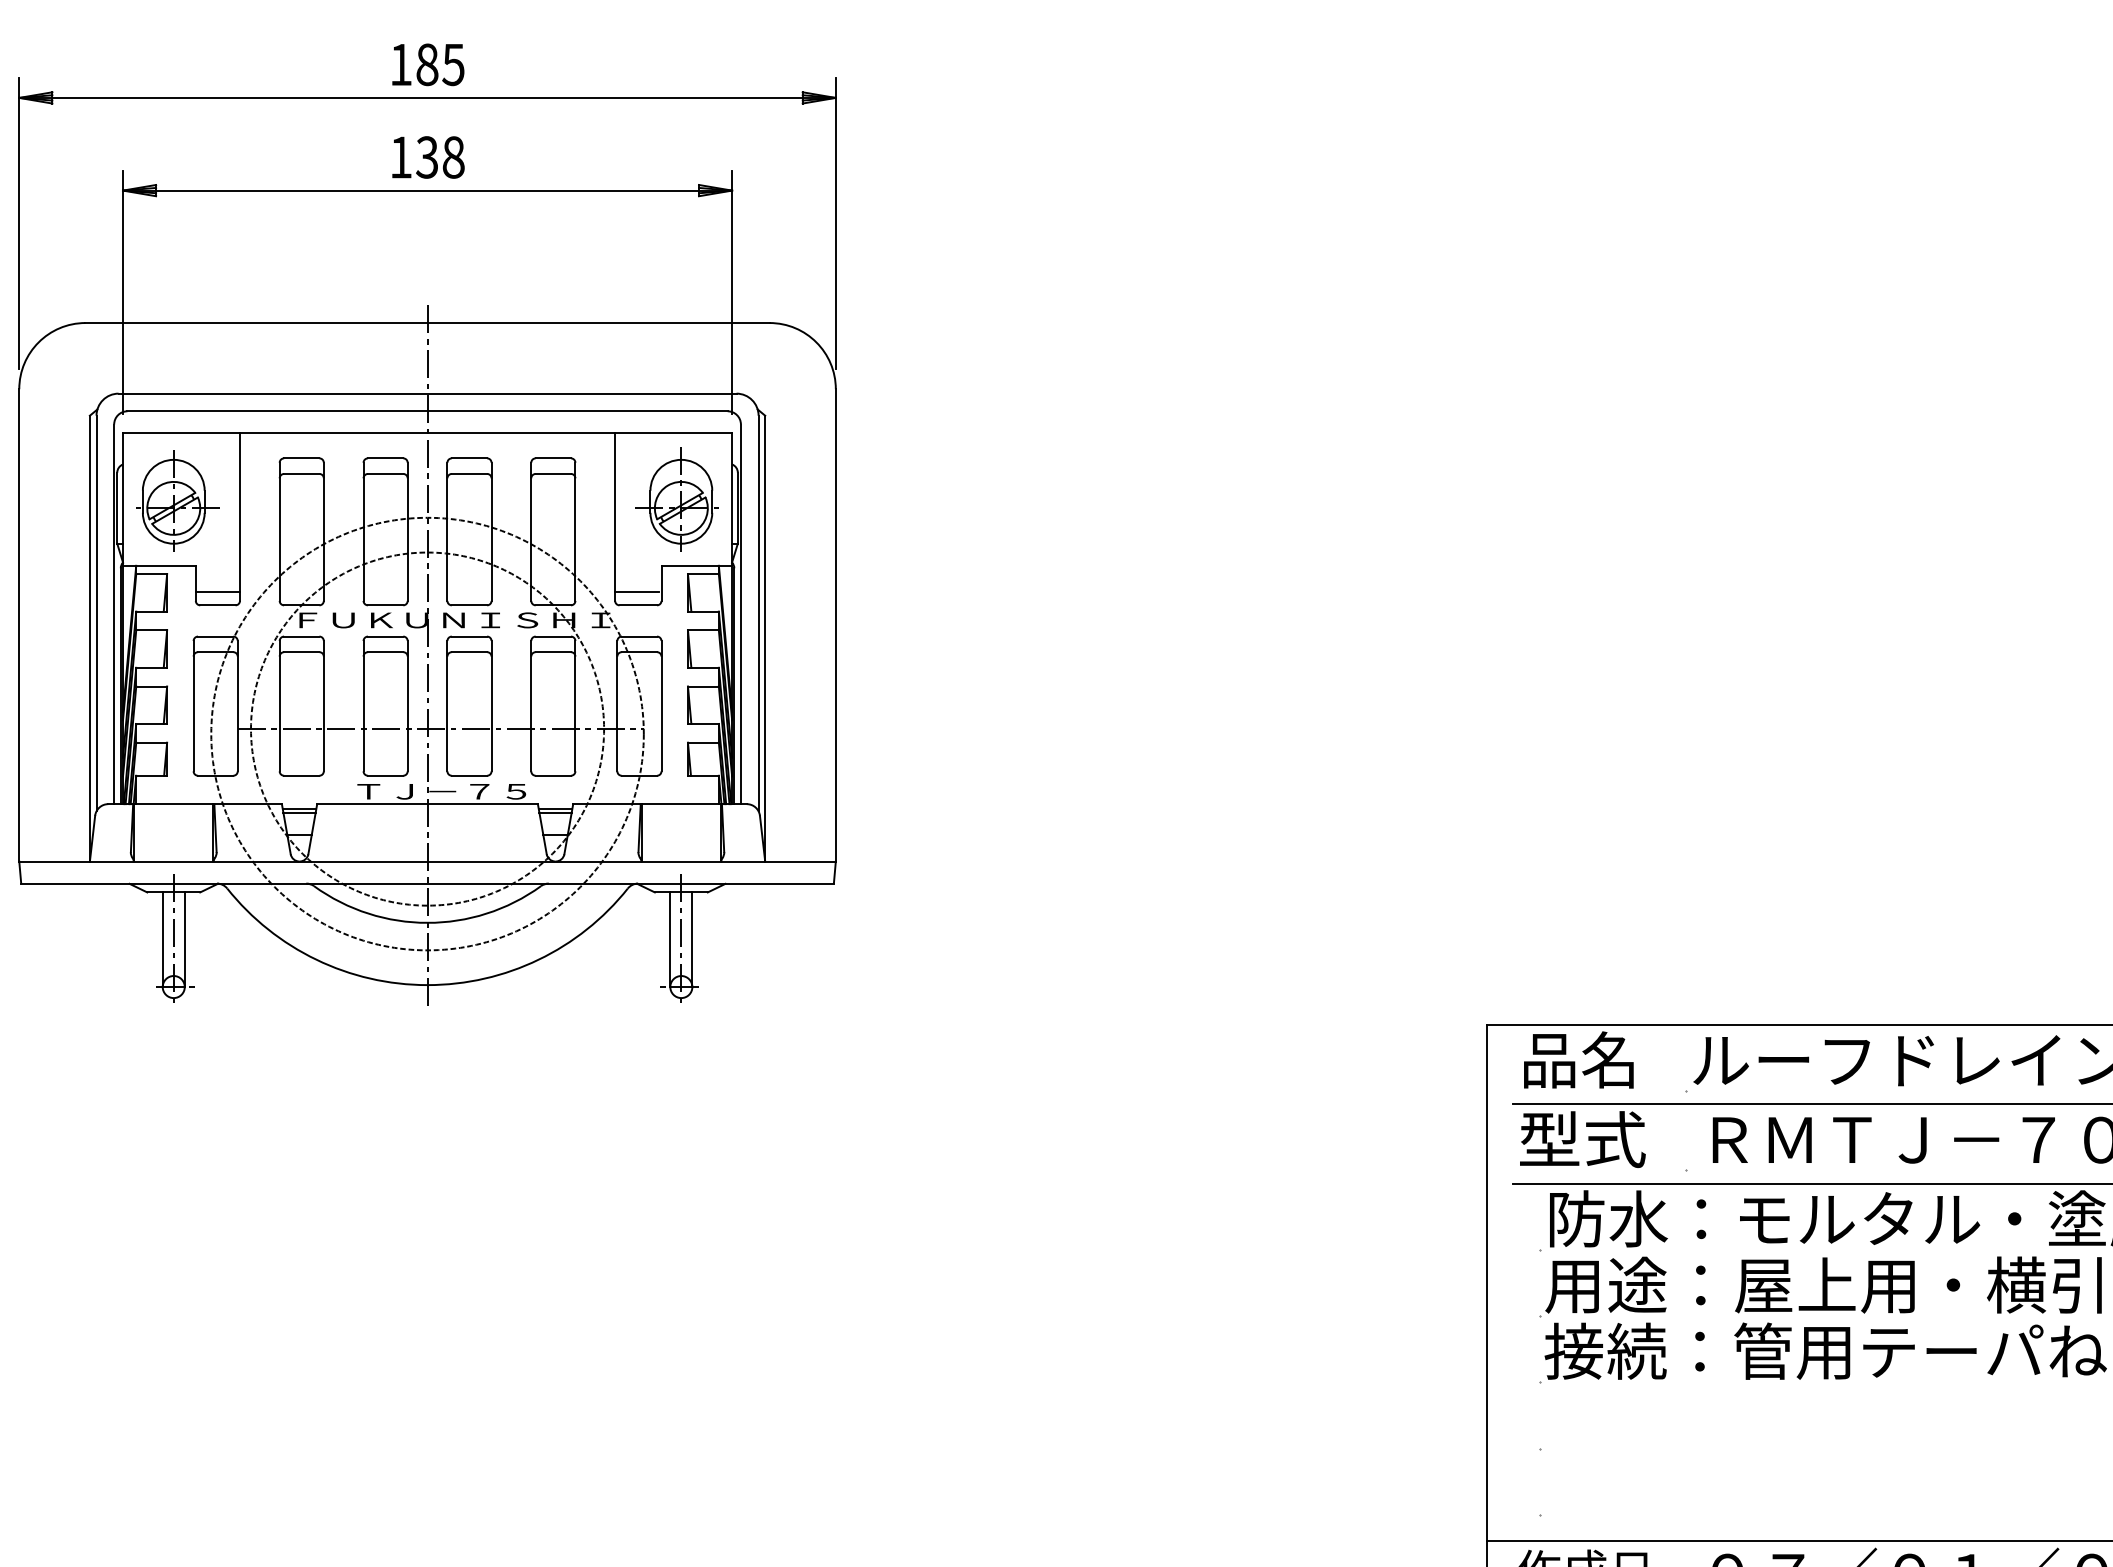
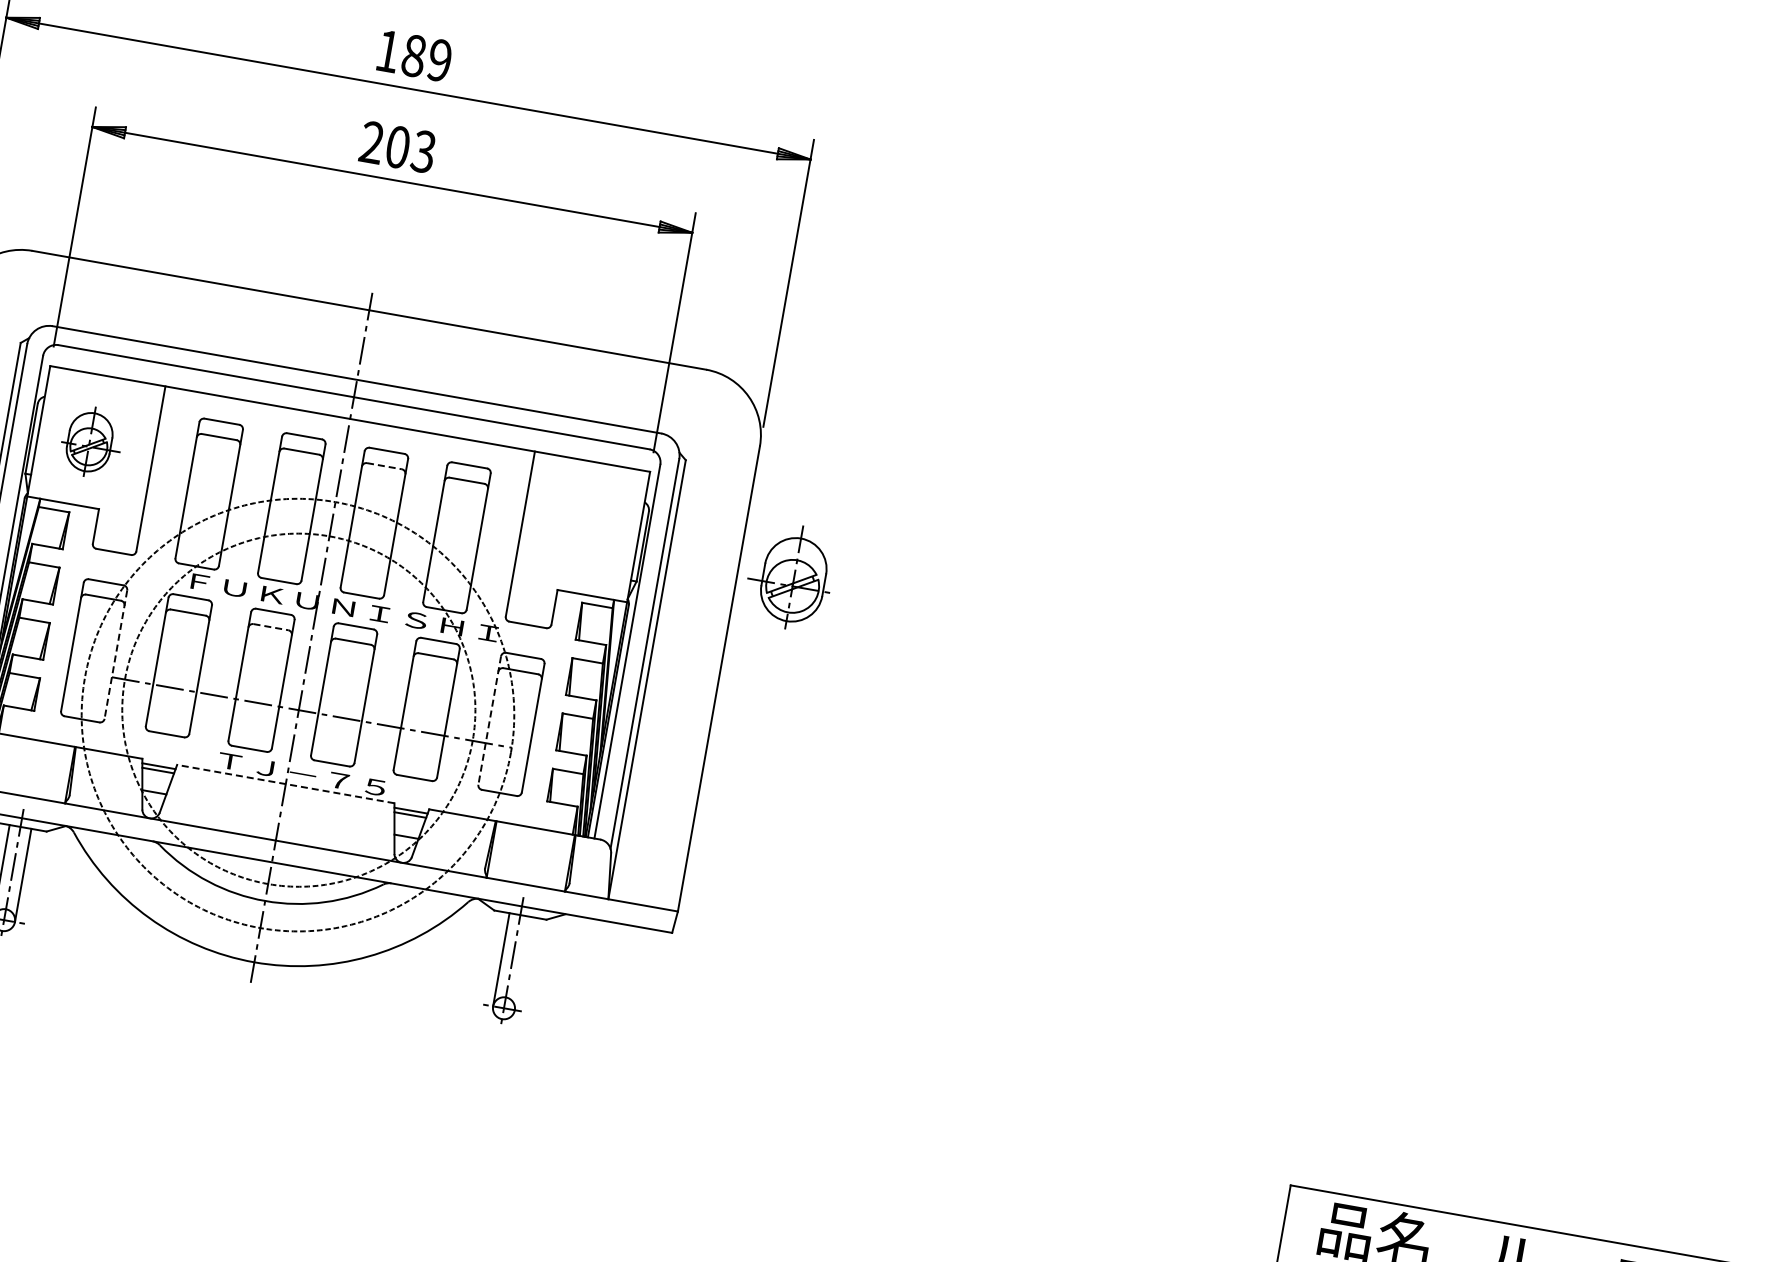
text: (453, 64) -> (439, 60), 185 -> 189
text: (427, 157) -> (398, 147), 138 -> 203
line: (469, 473) -> (384, 465), solid -> dashed
part: (676, 499) -> (789, 576), moved
part: (177, 500) -> (92, 441), size x0.7
line: (217, 592) -> (115, 539), removed
line: (637, 592) -> (529, 612), removed
line: (385, 652) -> (270, 627), solid -> dashed
line: (237, 706) -> (115, 654), solid -> dashed
line: (617, 706) -> (489, 720), solid -> dashed
line: (427, 804) -> (285, 784), solid -> dashed
line: (692, 939) -> (523, 963), removed

